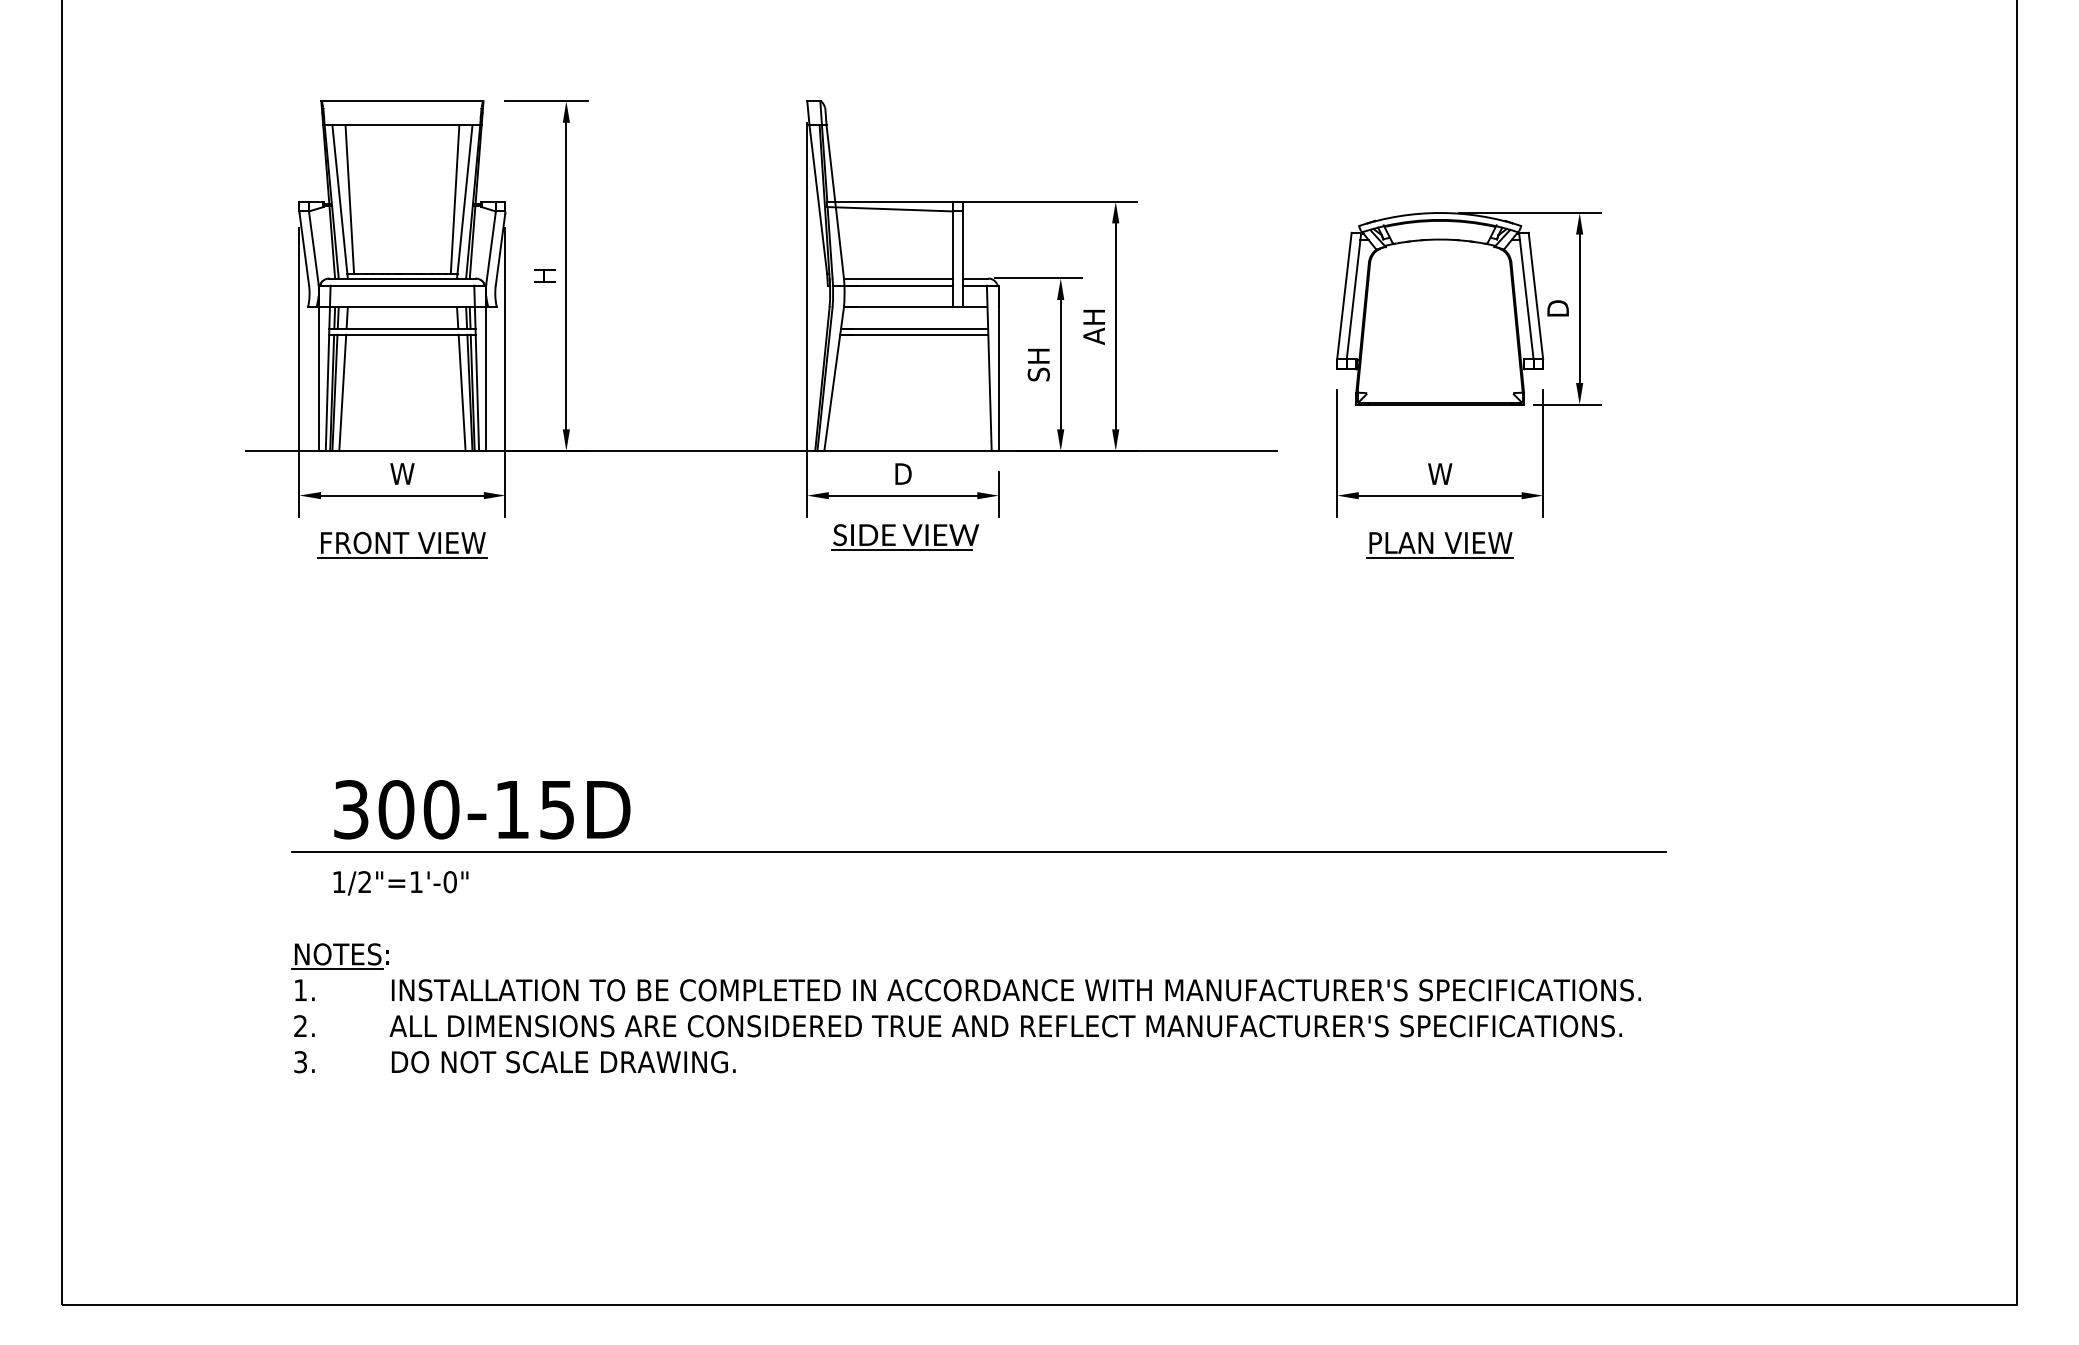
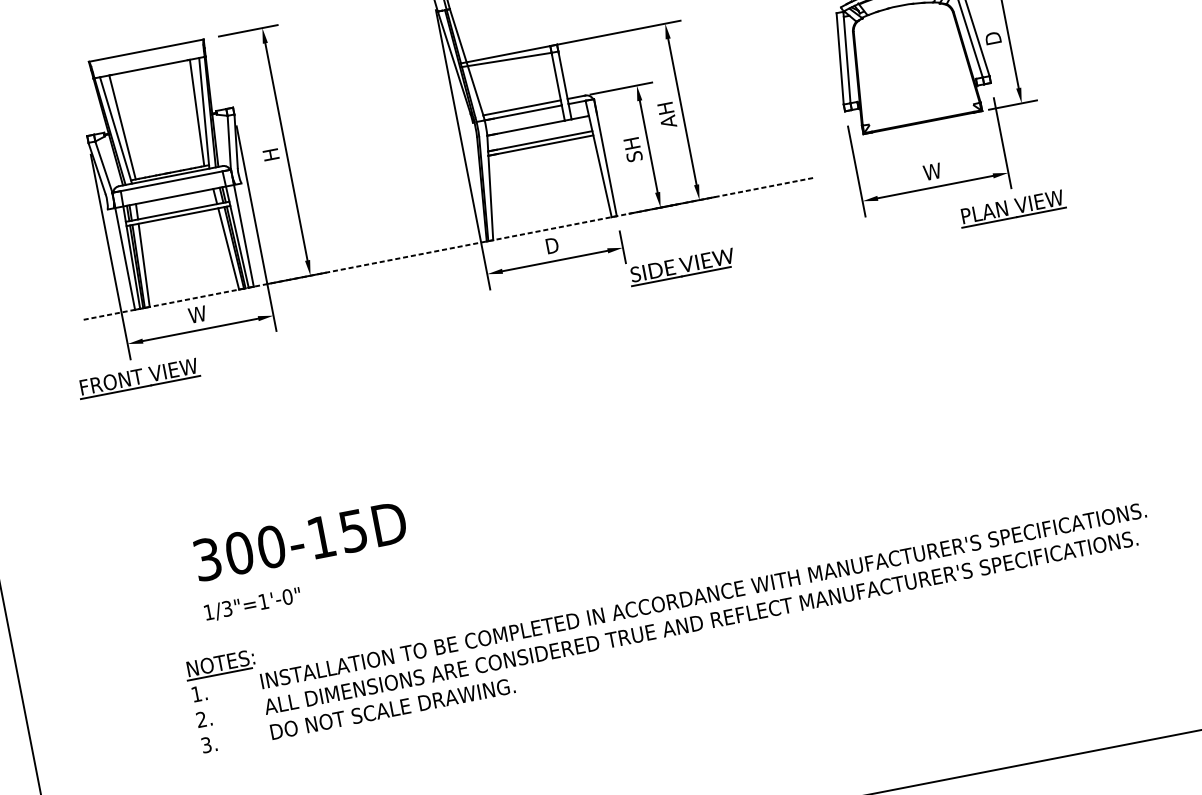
line: (761, 450) -> (448, 248), solid -> dashed
part: (905, 537) -> (682, 267), moved
part: (402, 544) -> (138, 377), moved
part: (1439, 545) -> (1011, 208), moved
line: (978, 851) -> (657, 502), removed
text: (364, 882) -> (226, 609), 1/2"=1'-0" -> 1/3"=1'-0"

